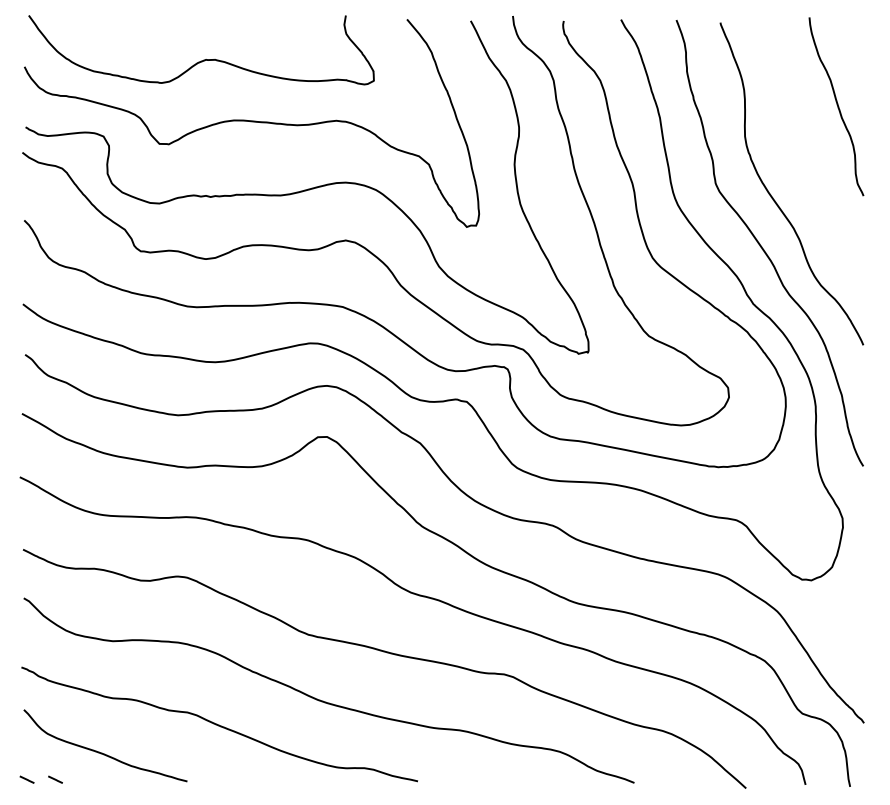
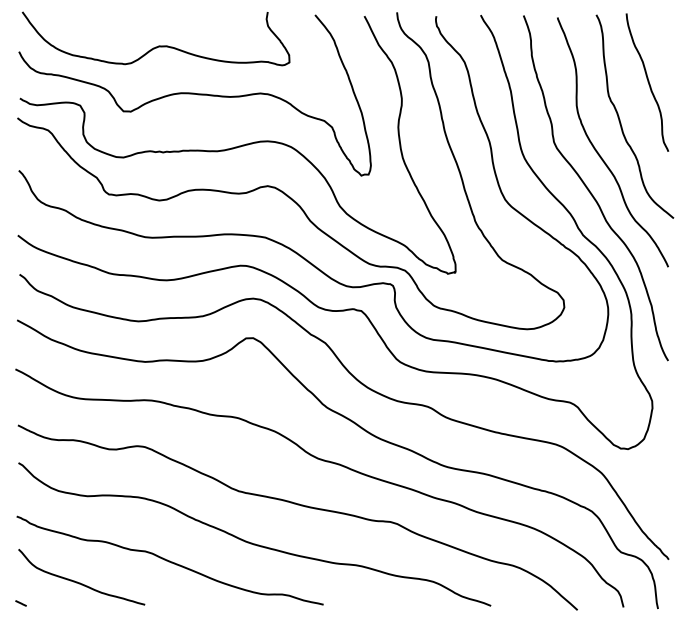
curve: (801, 154) -> (620, 119), added
line: (54, 779) -> (42, 603), removed

